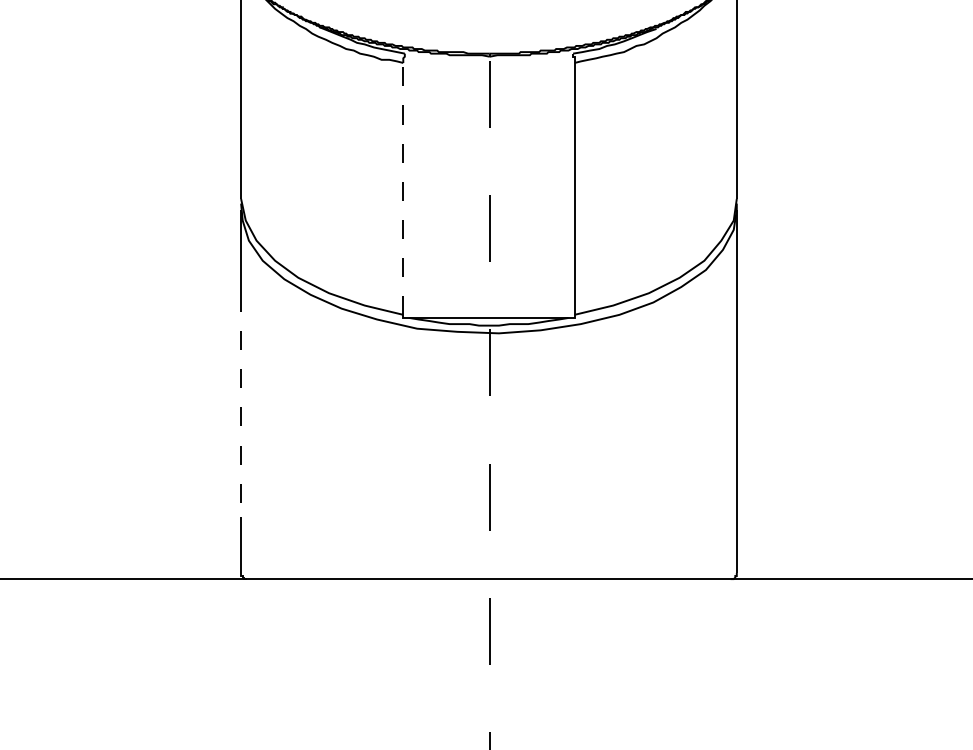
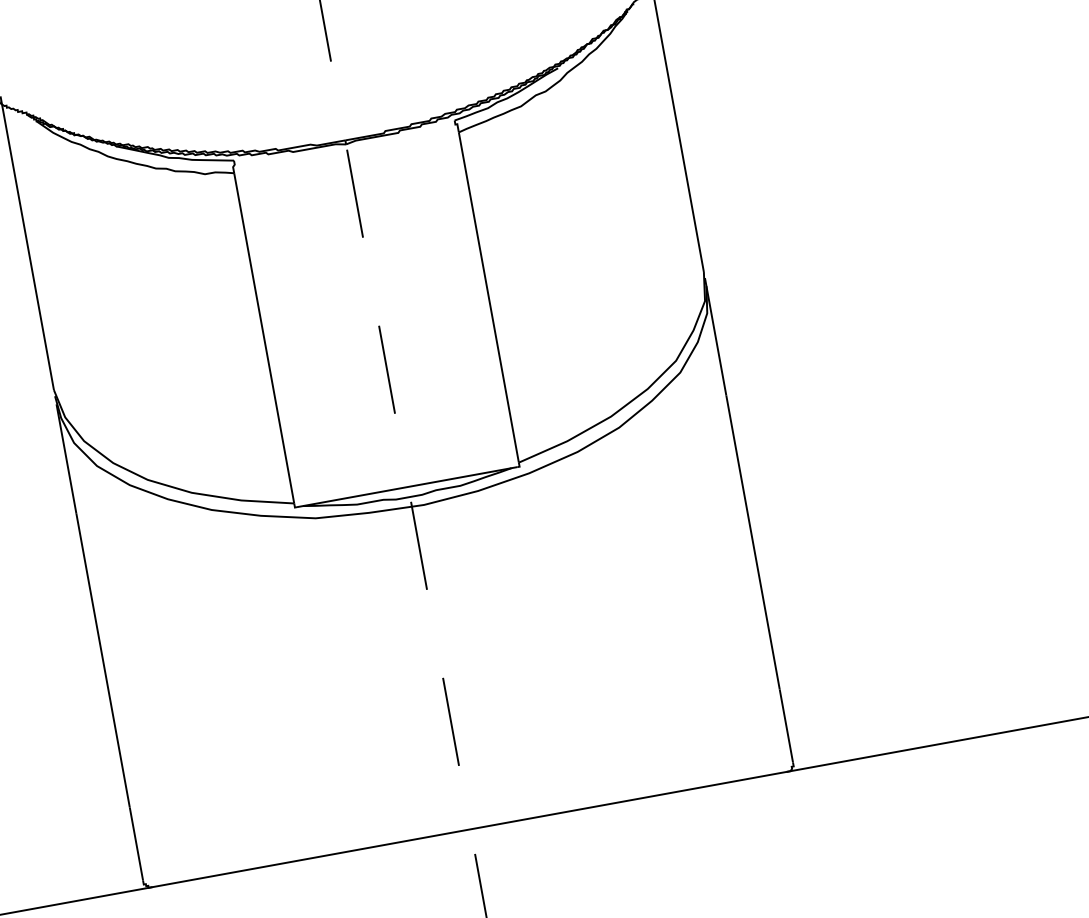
line: (403, 188) -> (264, 337), dashed -> solid
line: (241, 405) -> (103, 660), dashed -> solid

